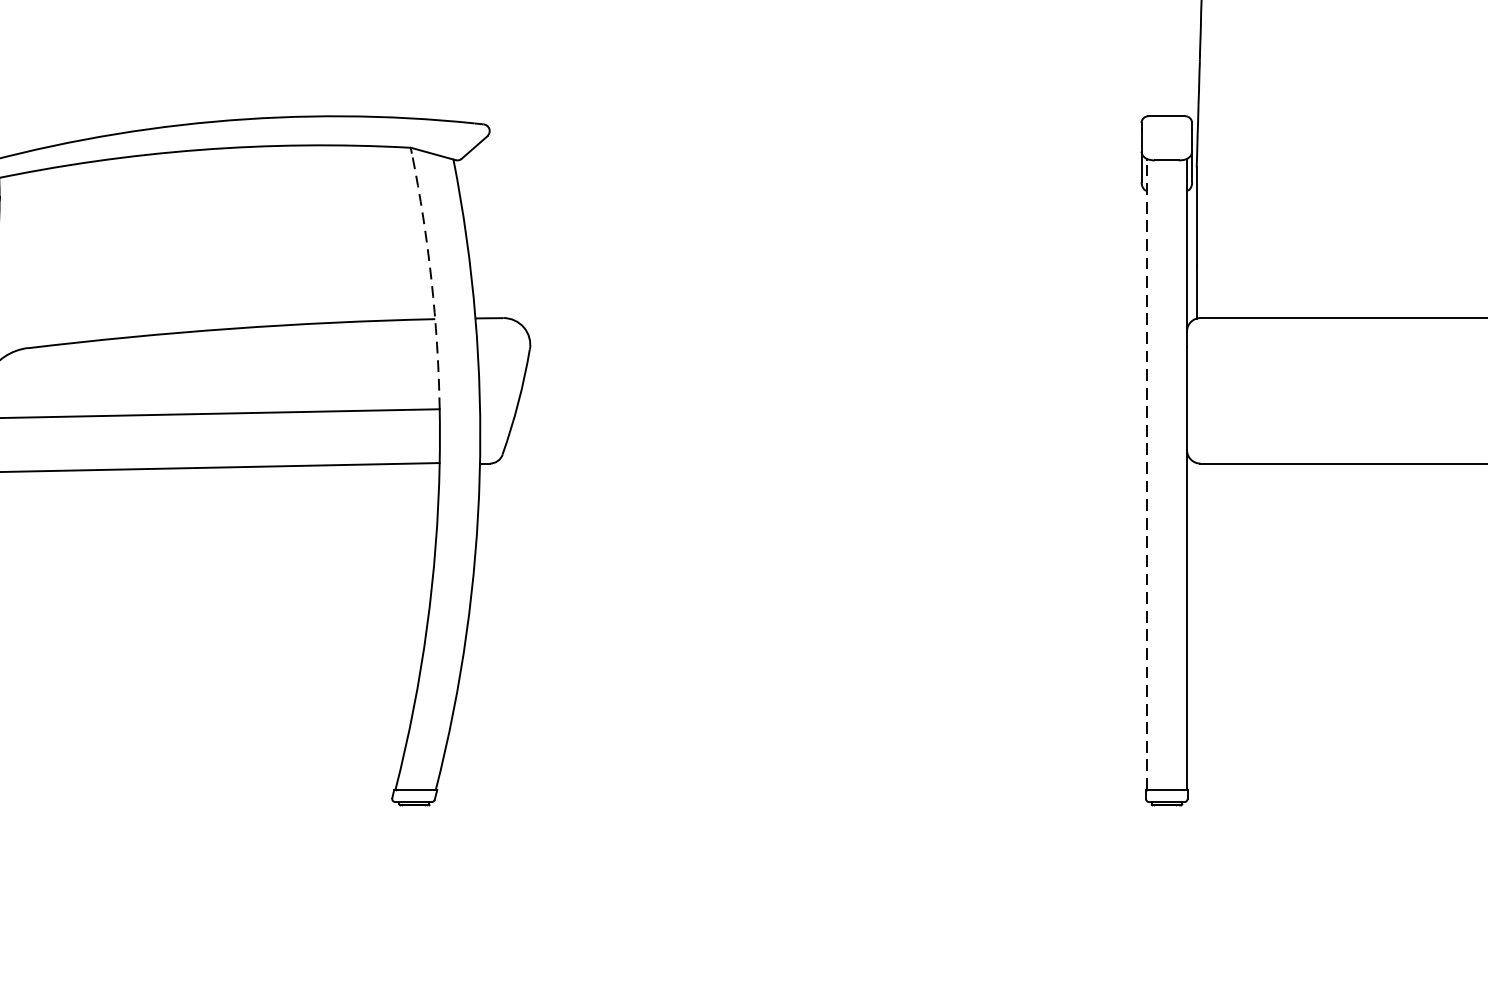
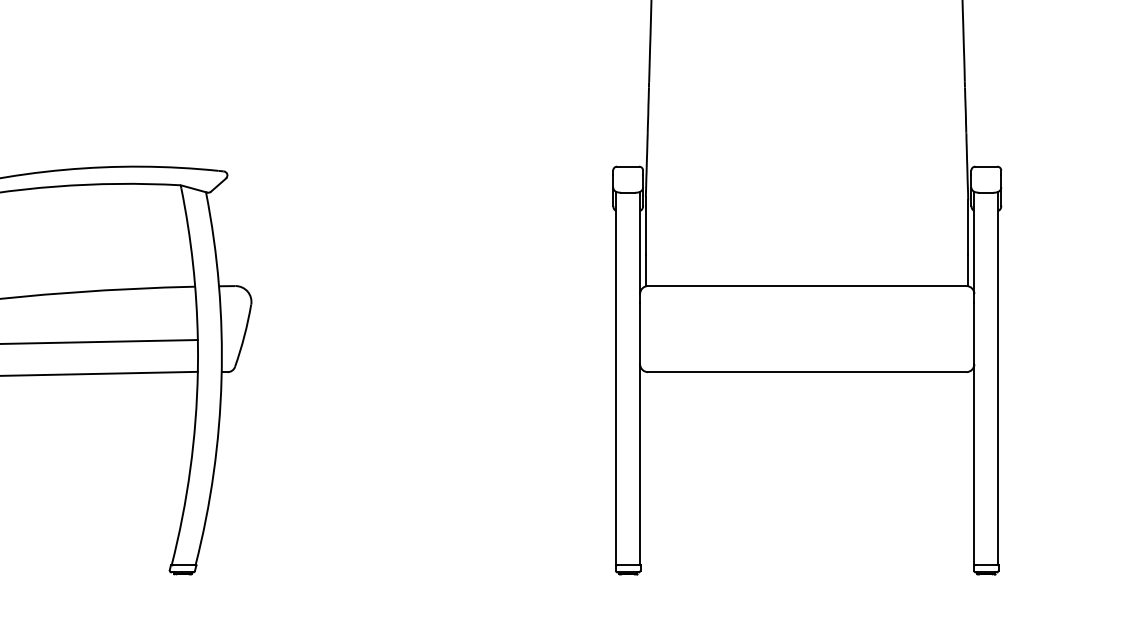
arc: (432, 281) -> (193, 264), dashed -> solid
line: (1147, 474) -> (616, 378), dashed -> solid

